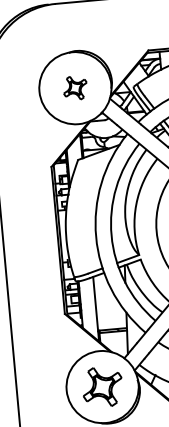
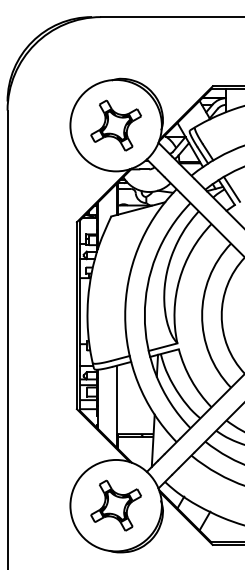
part: (74, 88) -> (115, 125), size x1.67

